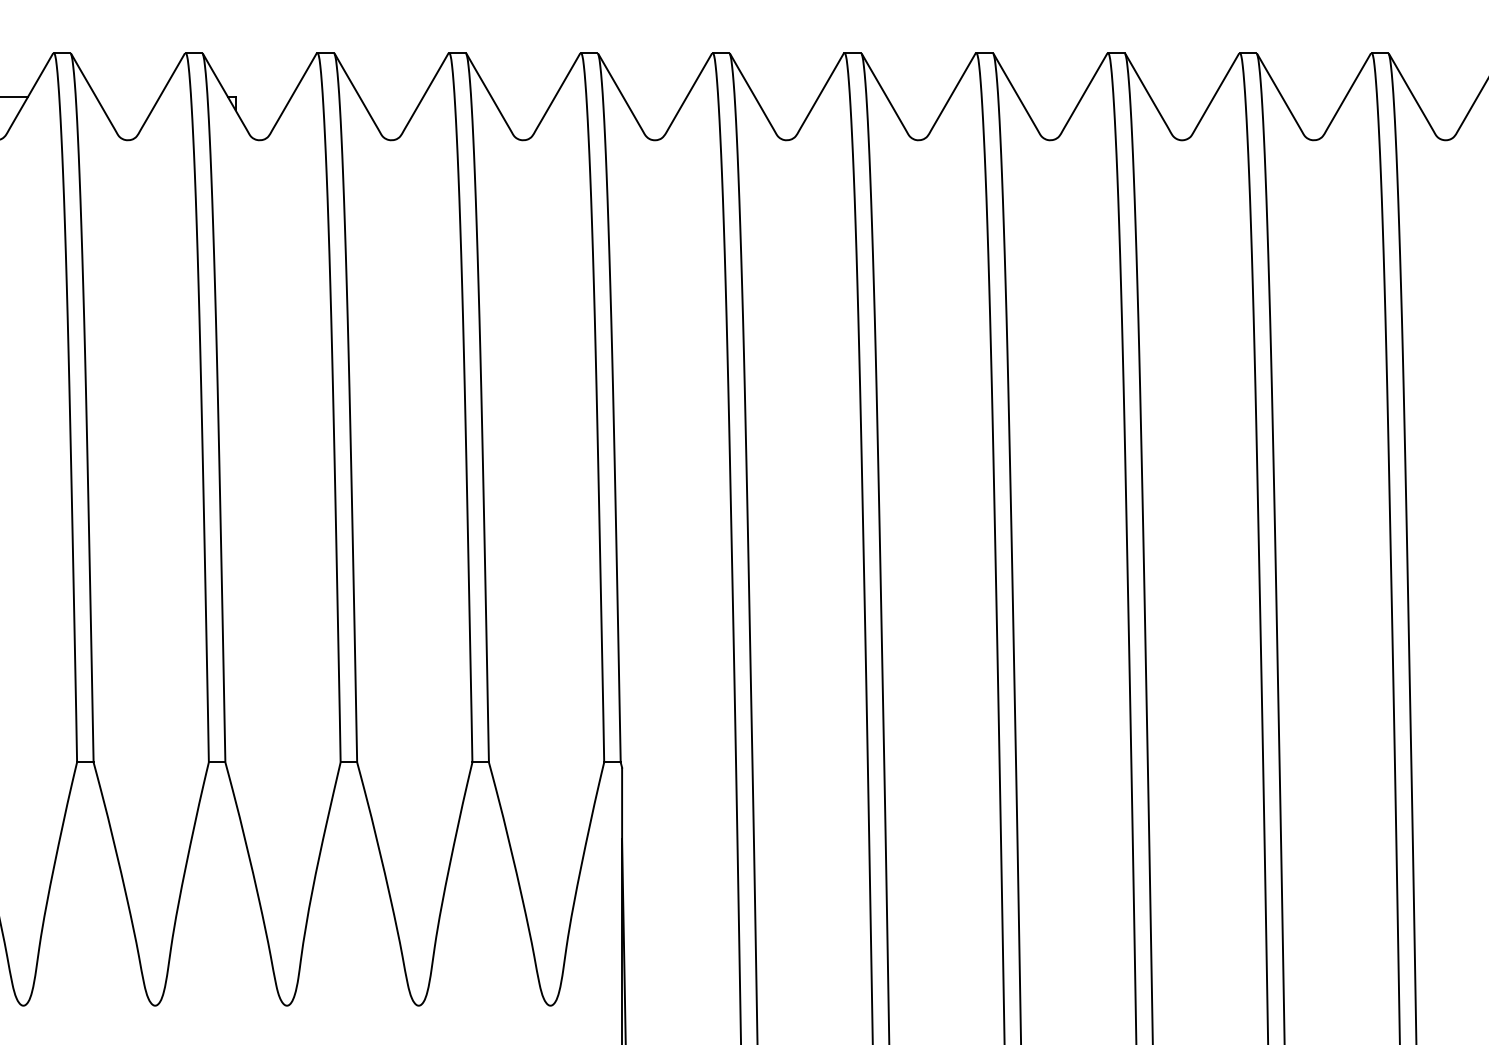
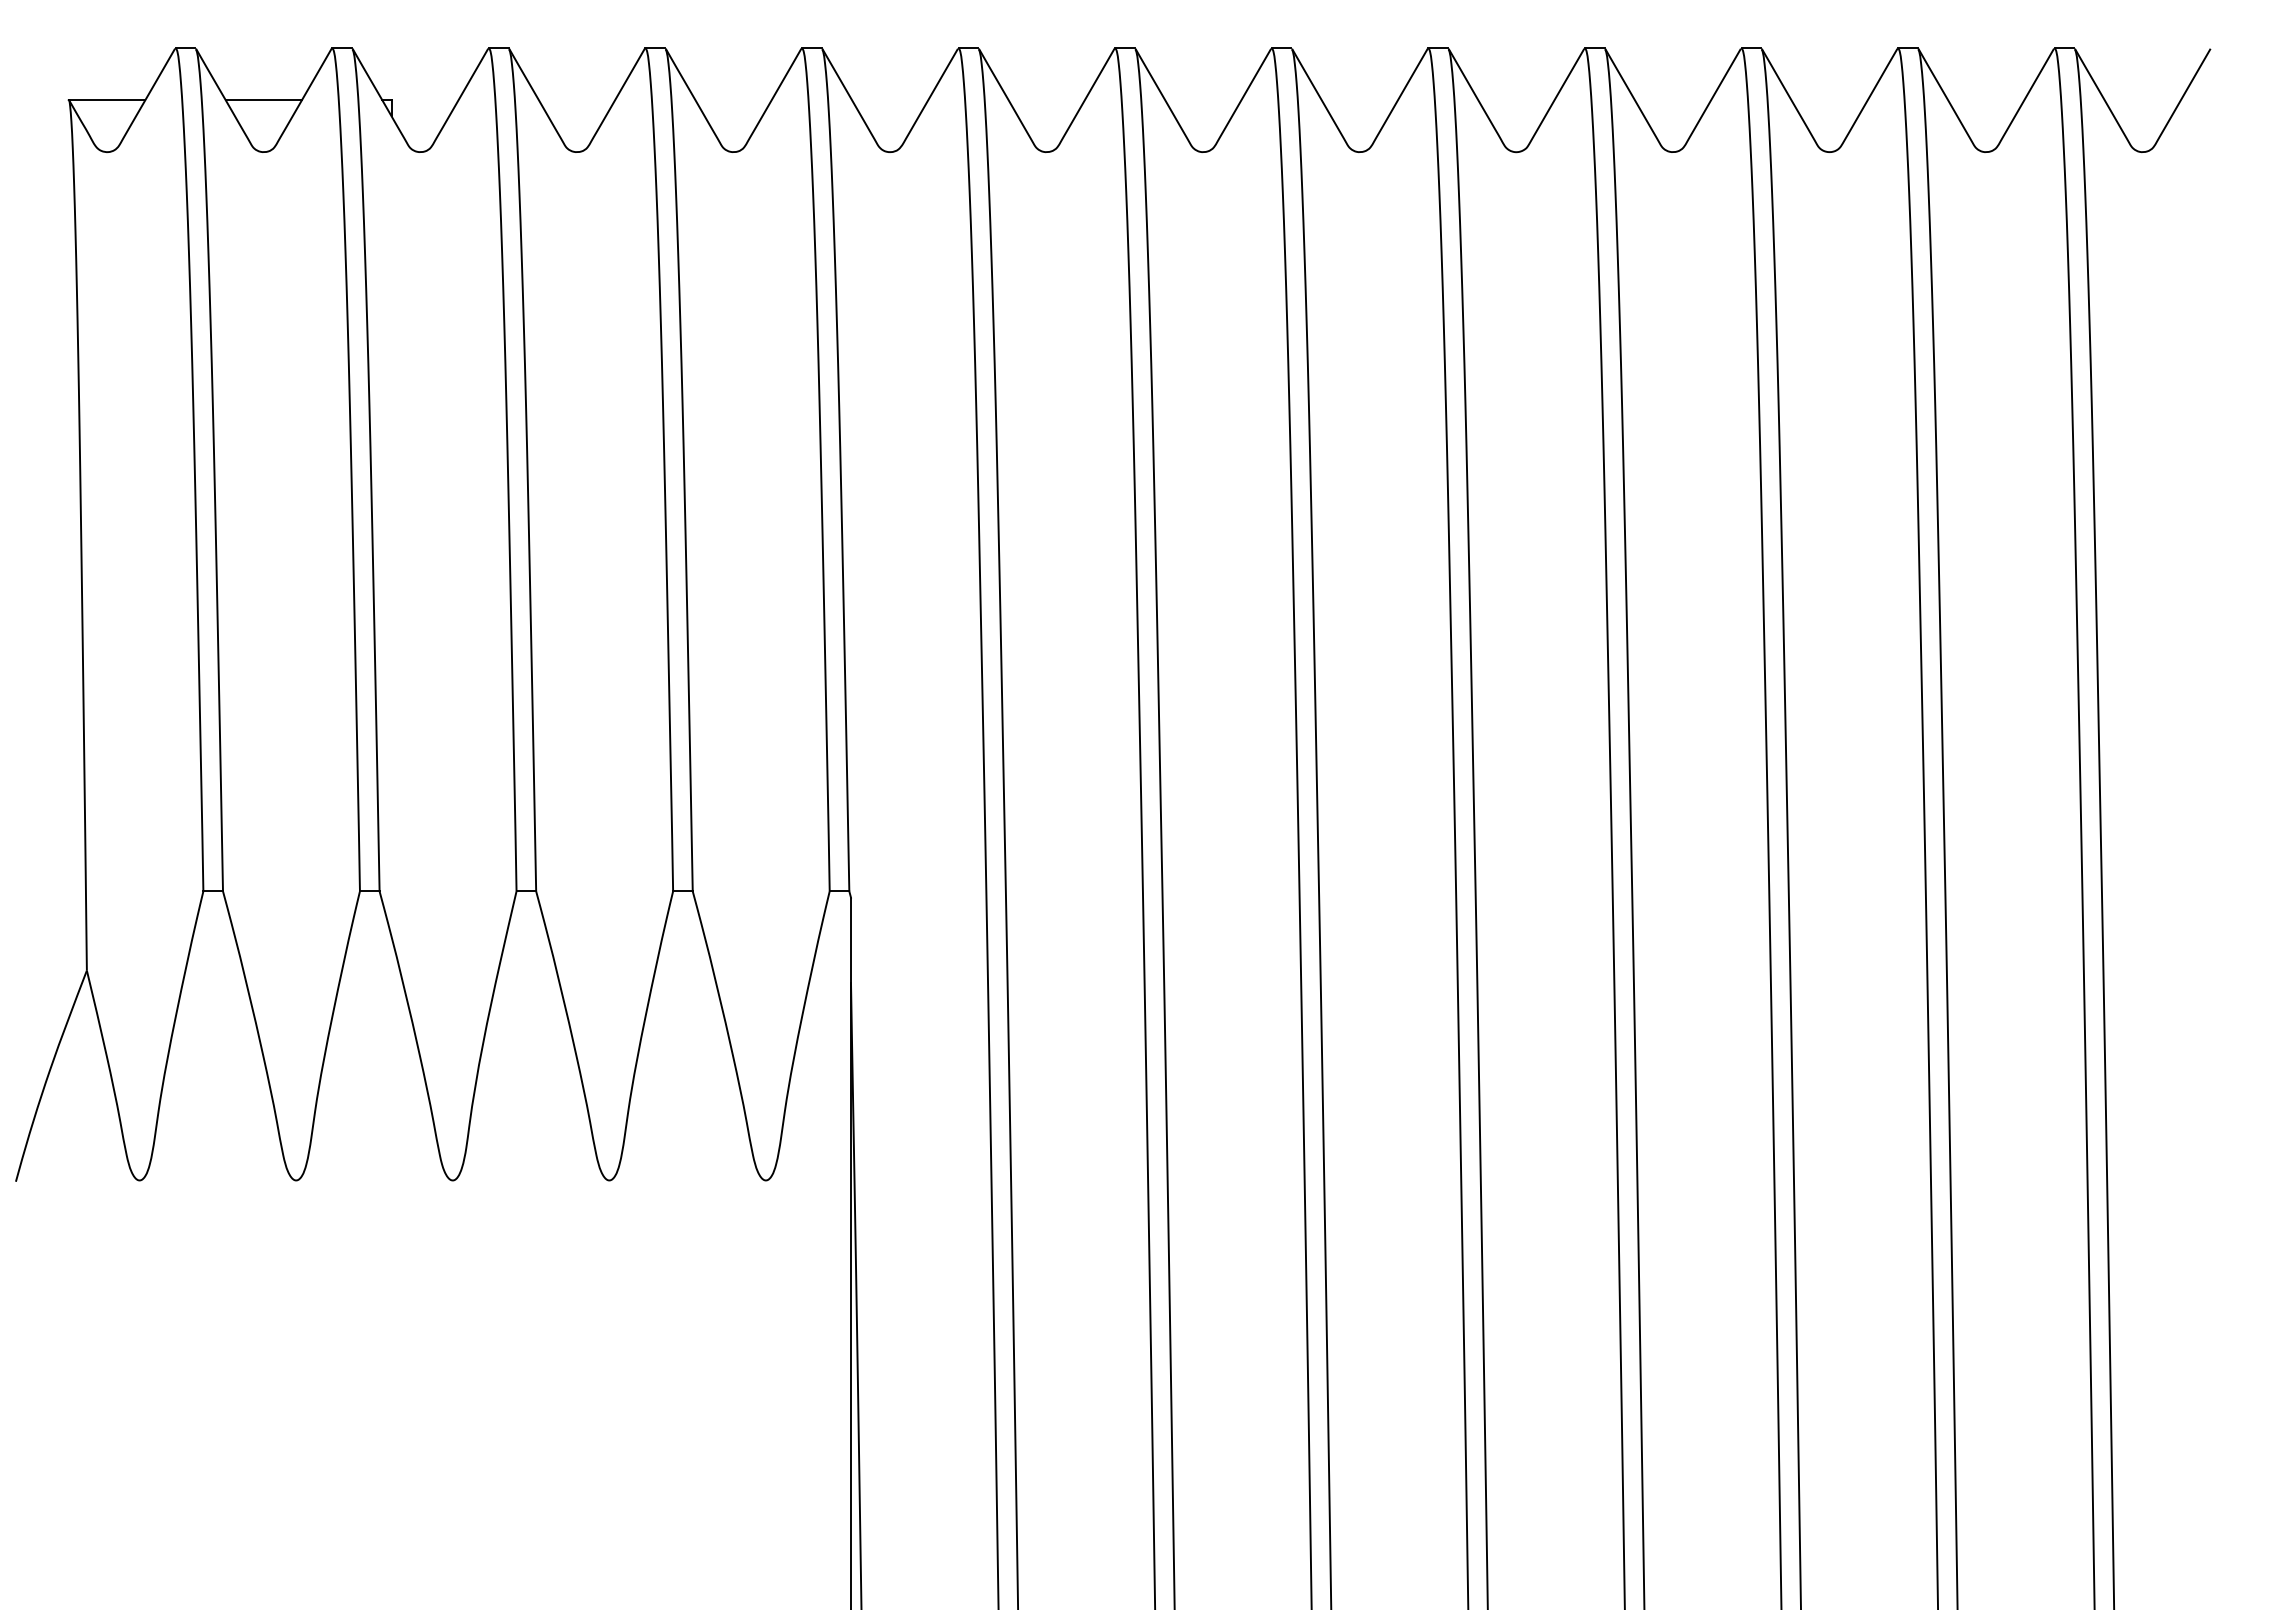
line: (127, 96) -> (263, 100), added

